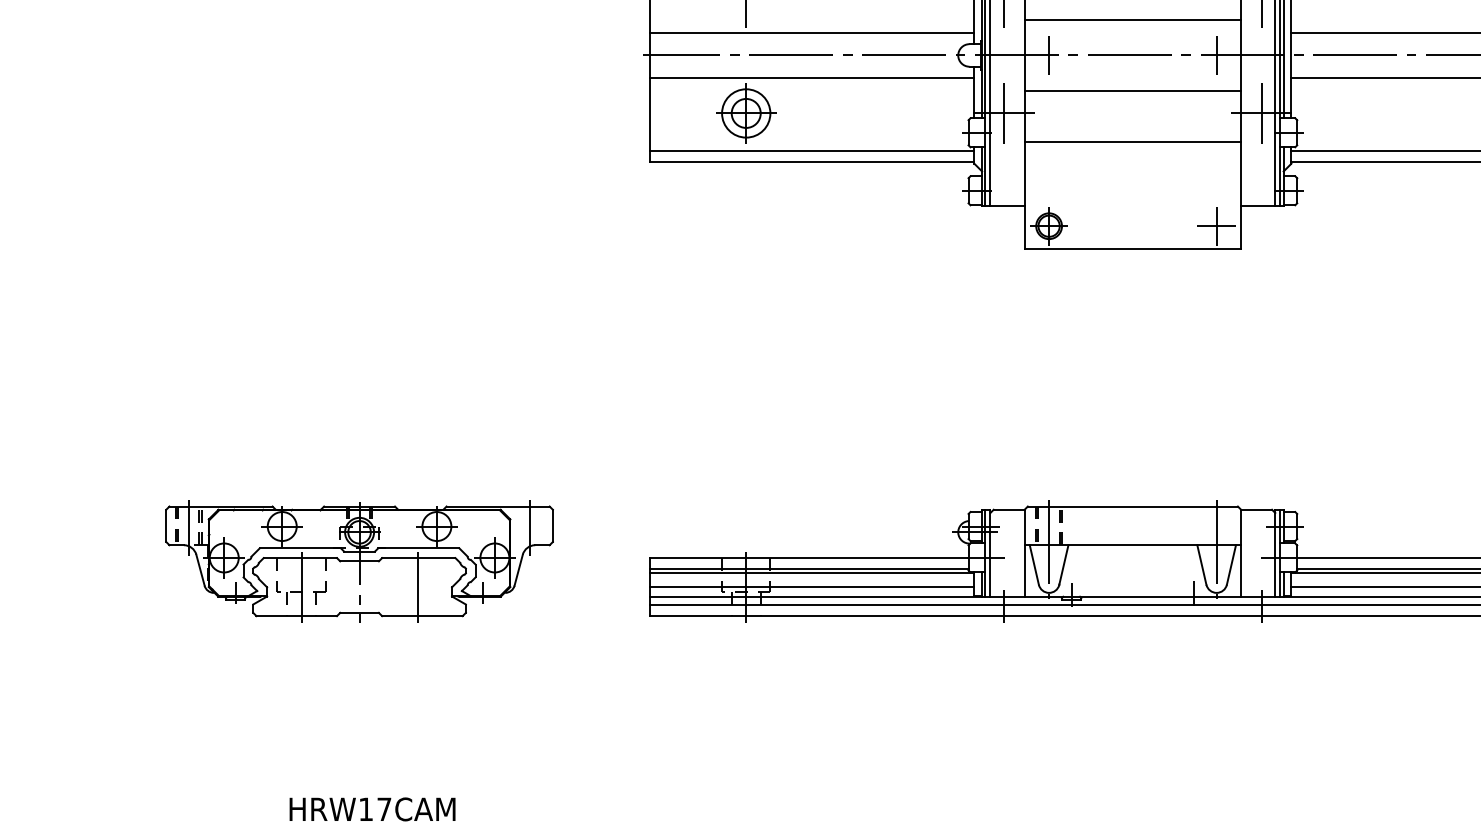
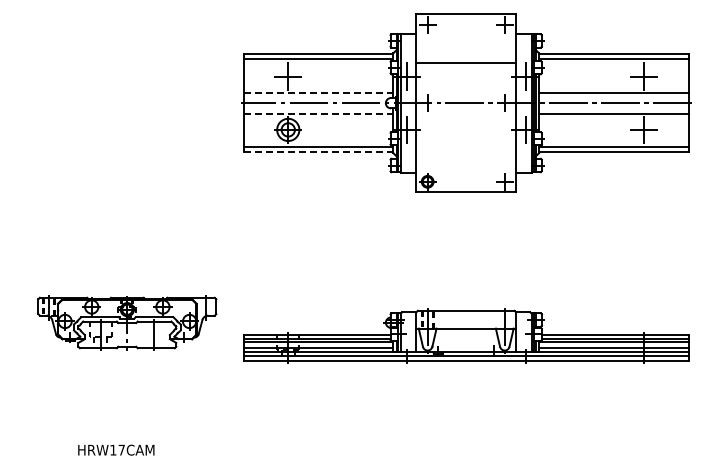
line: (1133, 19) -> (466, 86), removed
line: (811, 32) -> (318, 92), solid -> dashed
line: (811, 77) -> (318, 113), solid -> dashed
line: (1133, 90) -> (466, 119), removed
line: (1133, 142) -> (466, 143), removed
line: (811, 162) -> (318, 152), solid -> dashed
part: (359, 560) -> (127, 322), moved

